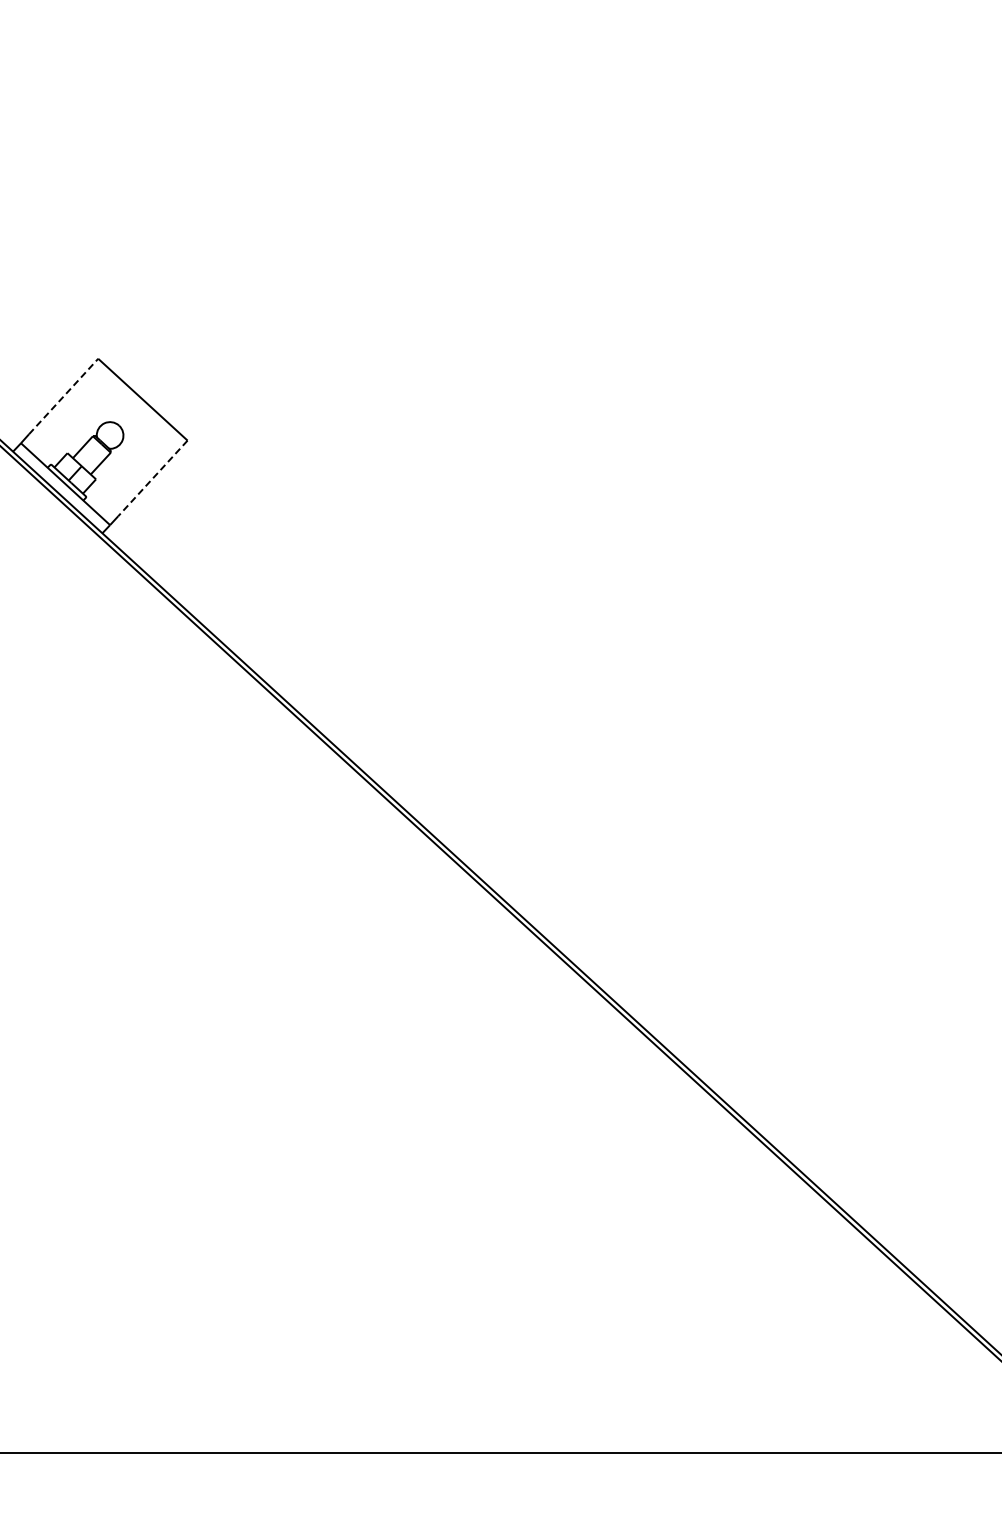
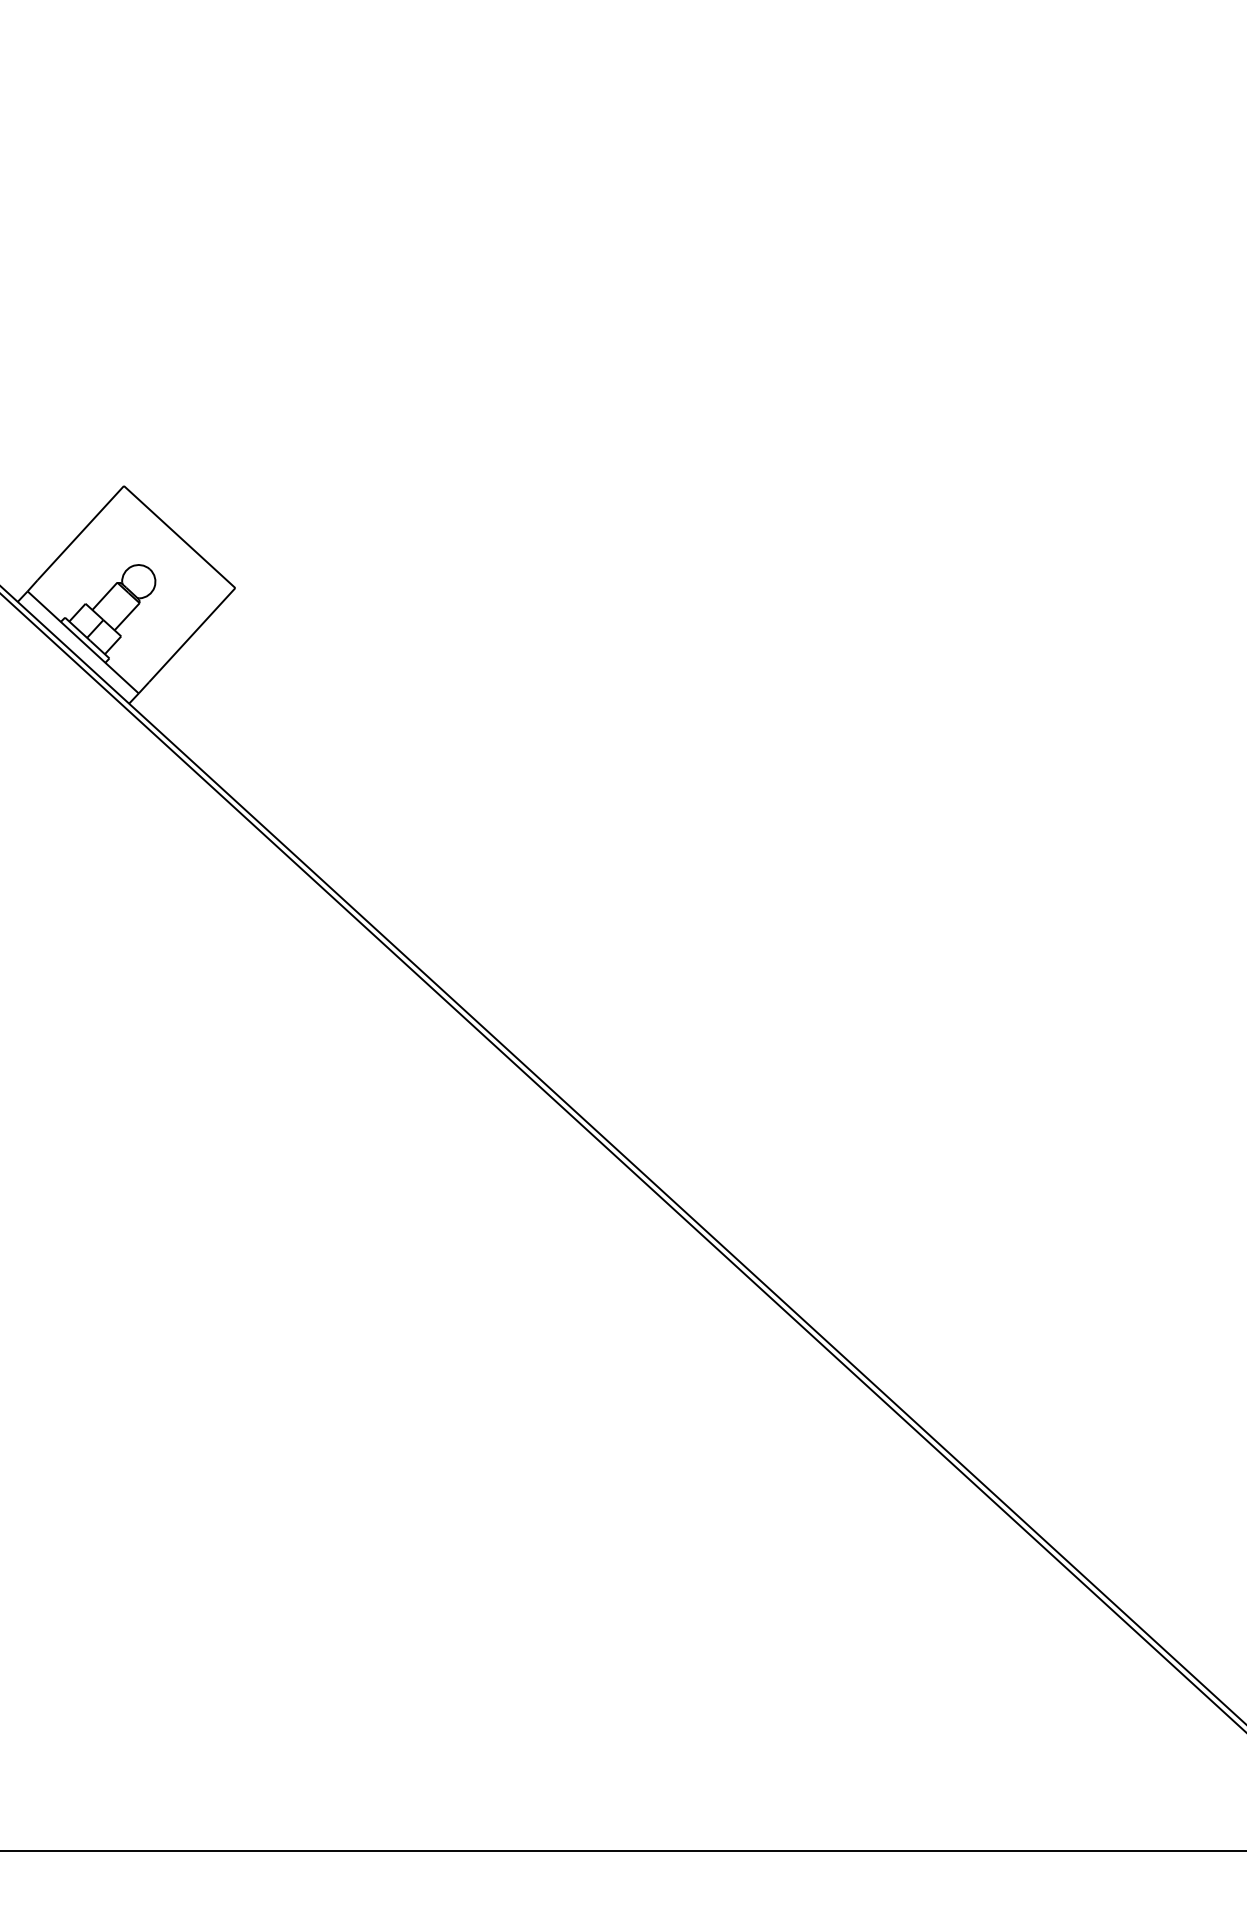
line: (63, 396) -> (80, 533), dashed -> solid
line: (152, 478) -> (191, 635), dashed -> solid

